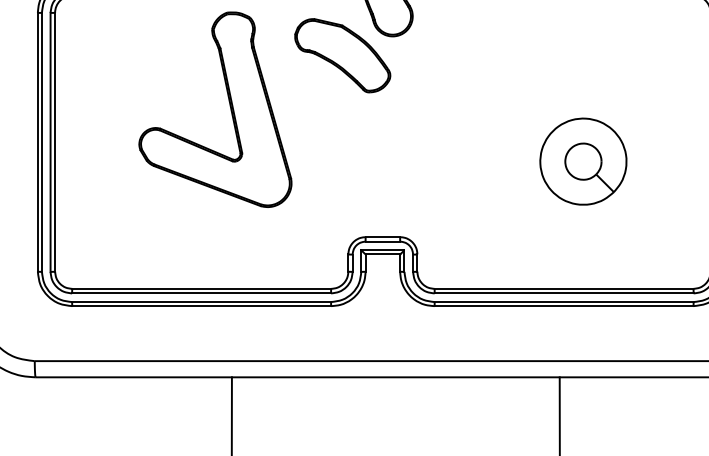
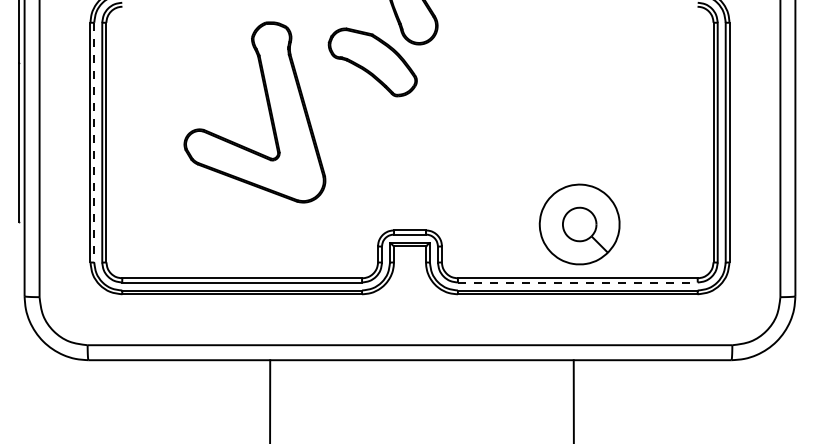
line: (42, 142) -> (94, 142), solid -> dashed
part: (583, 161) -> (579, 224), moved
line: (563, 293) -> (577, 282), solid -> dashed

